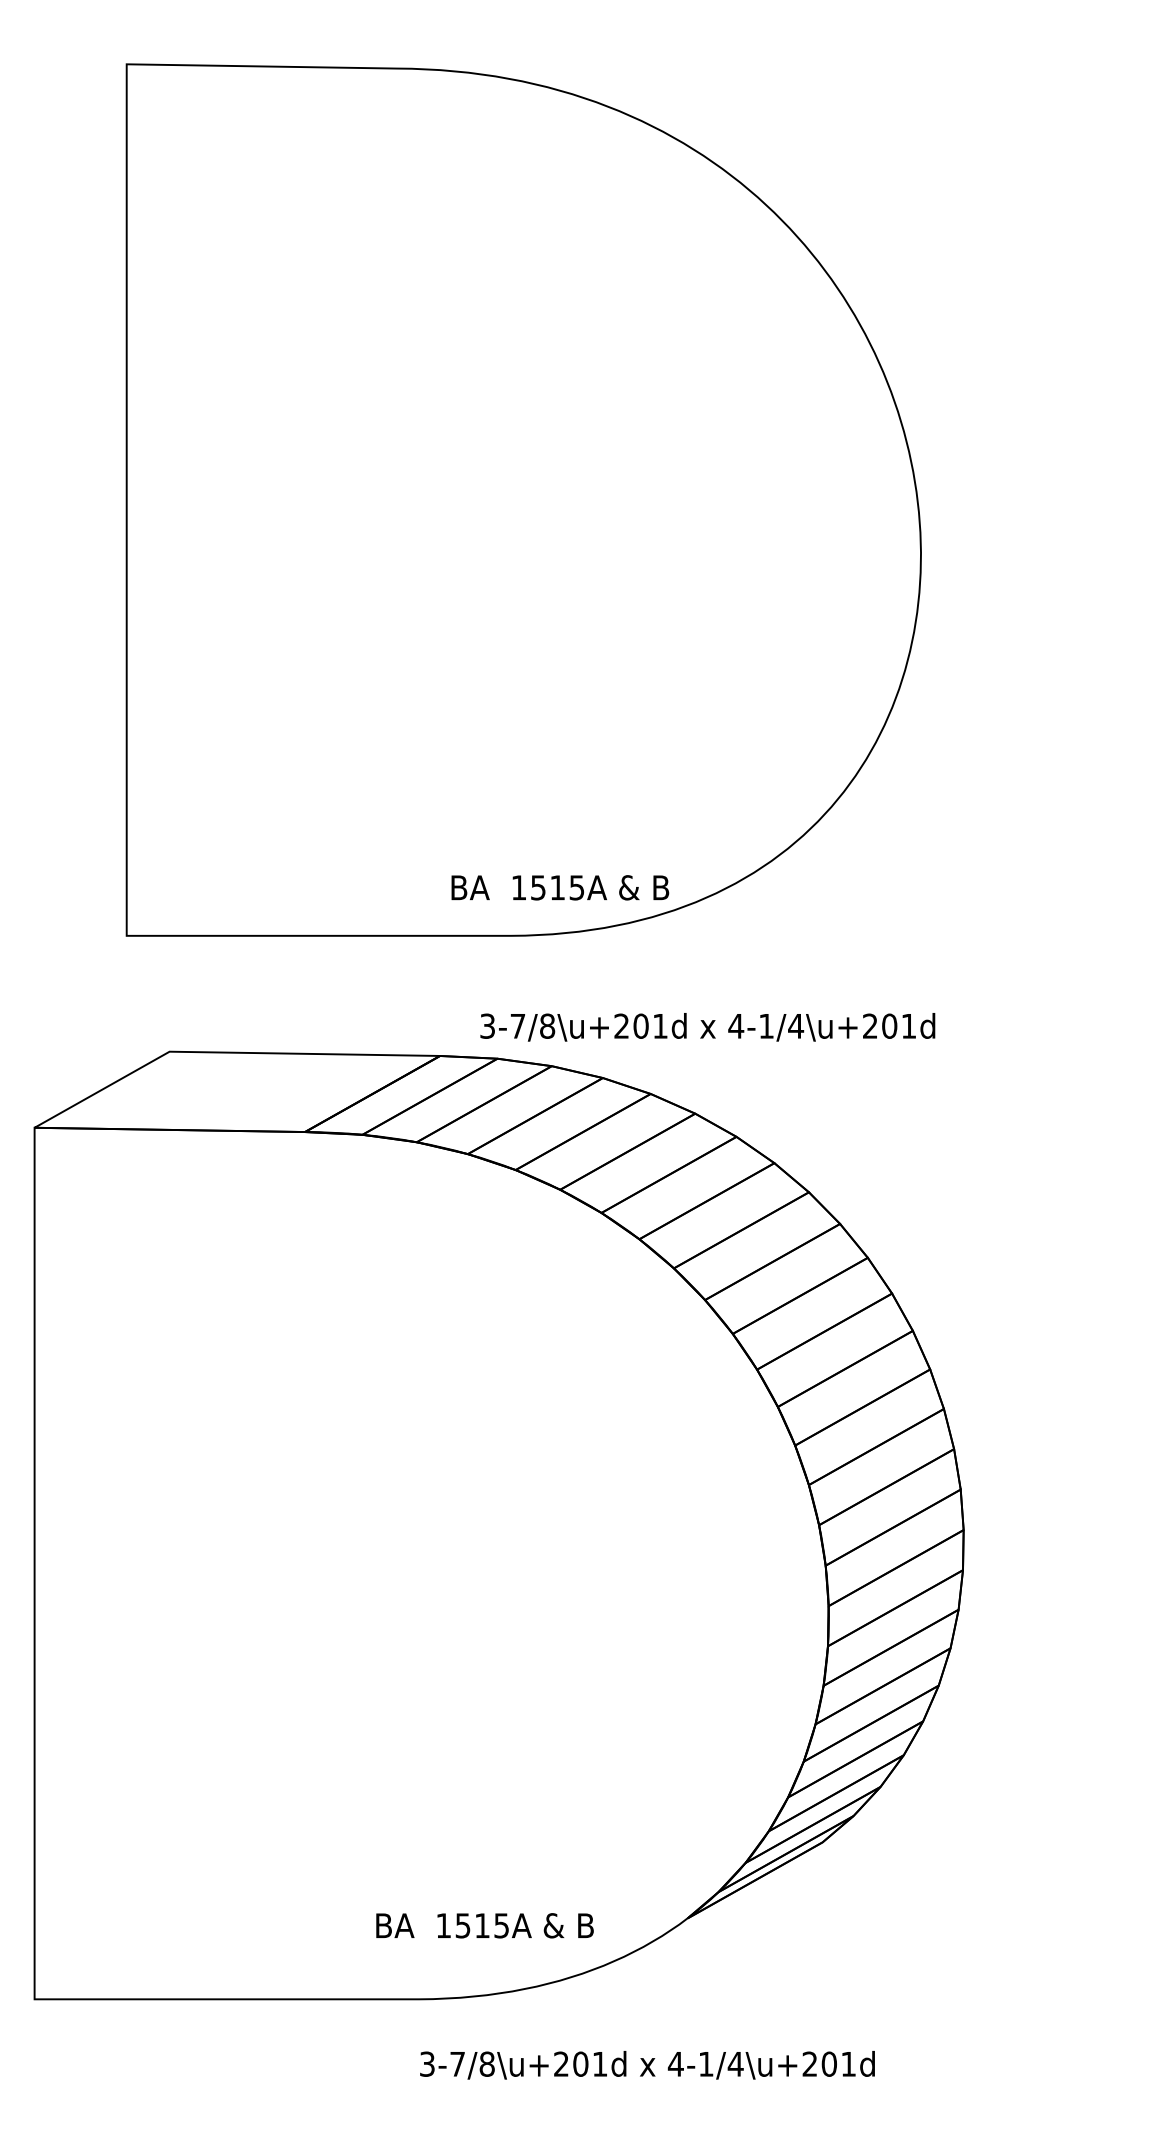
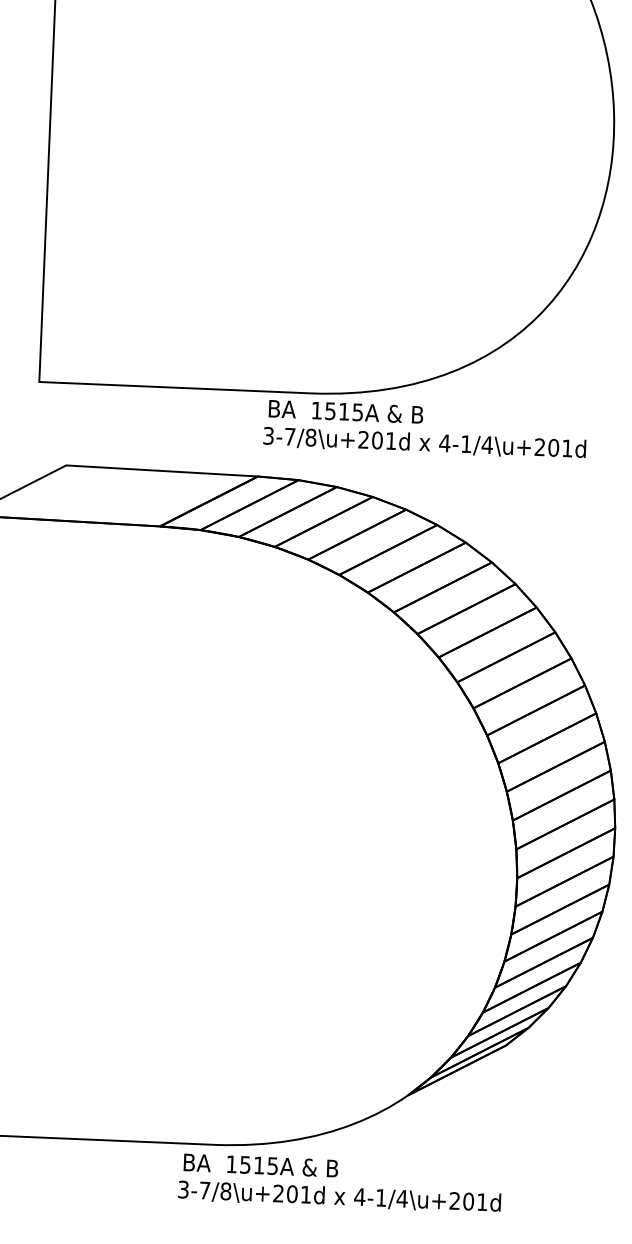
text: (560, 887) -> (346, 411), moved
text: (707, 1027) -> (424, 443), moved
text: (484, 1925) -> (260, 1165), moved
text: (647, 2065) -> (339, 1197), moved

